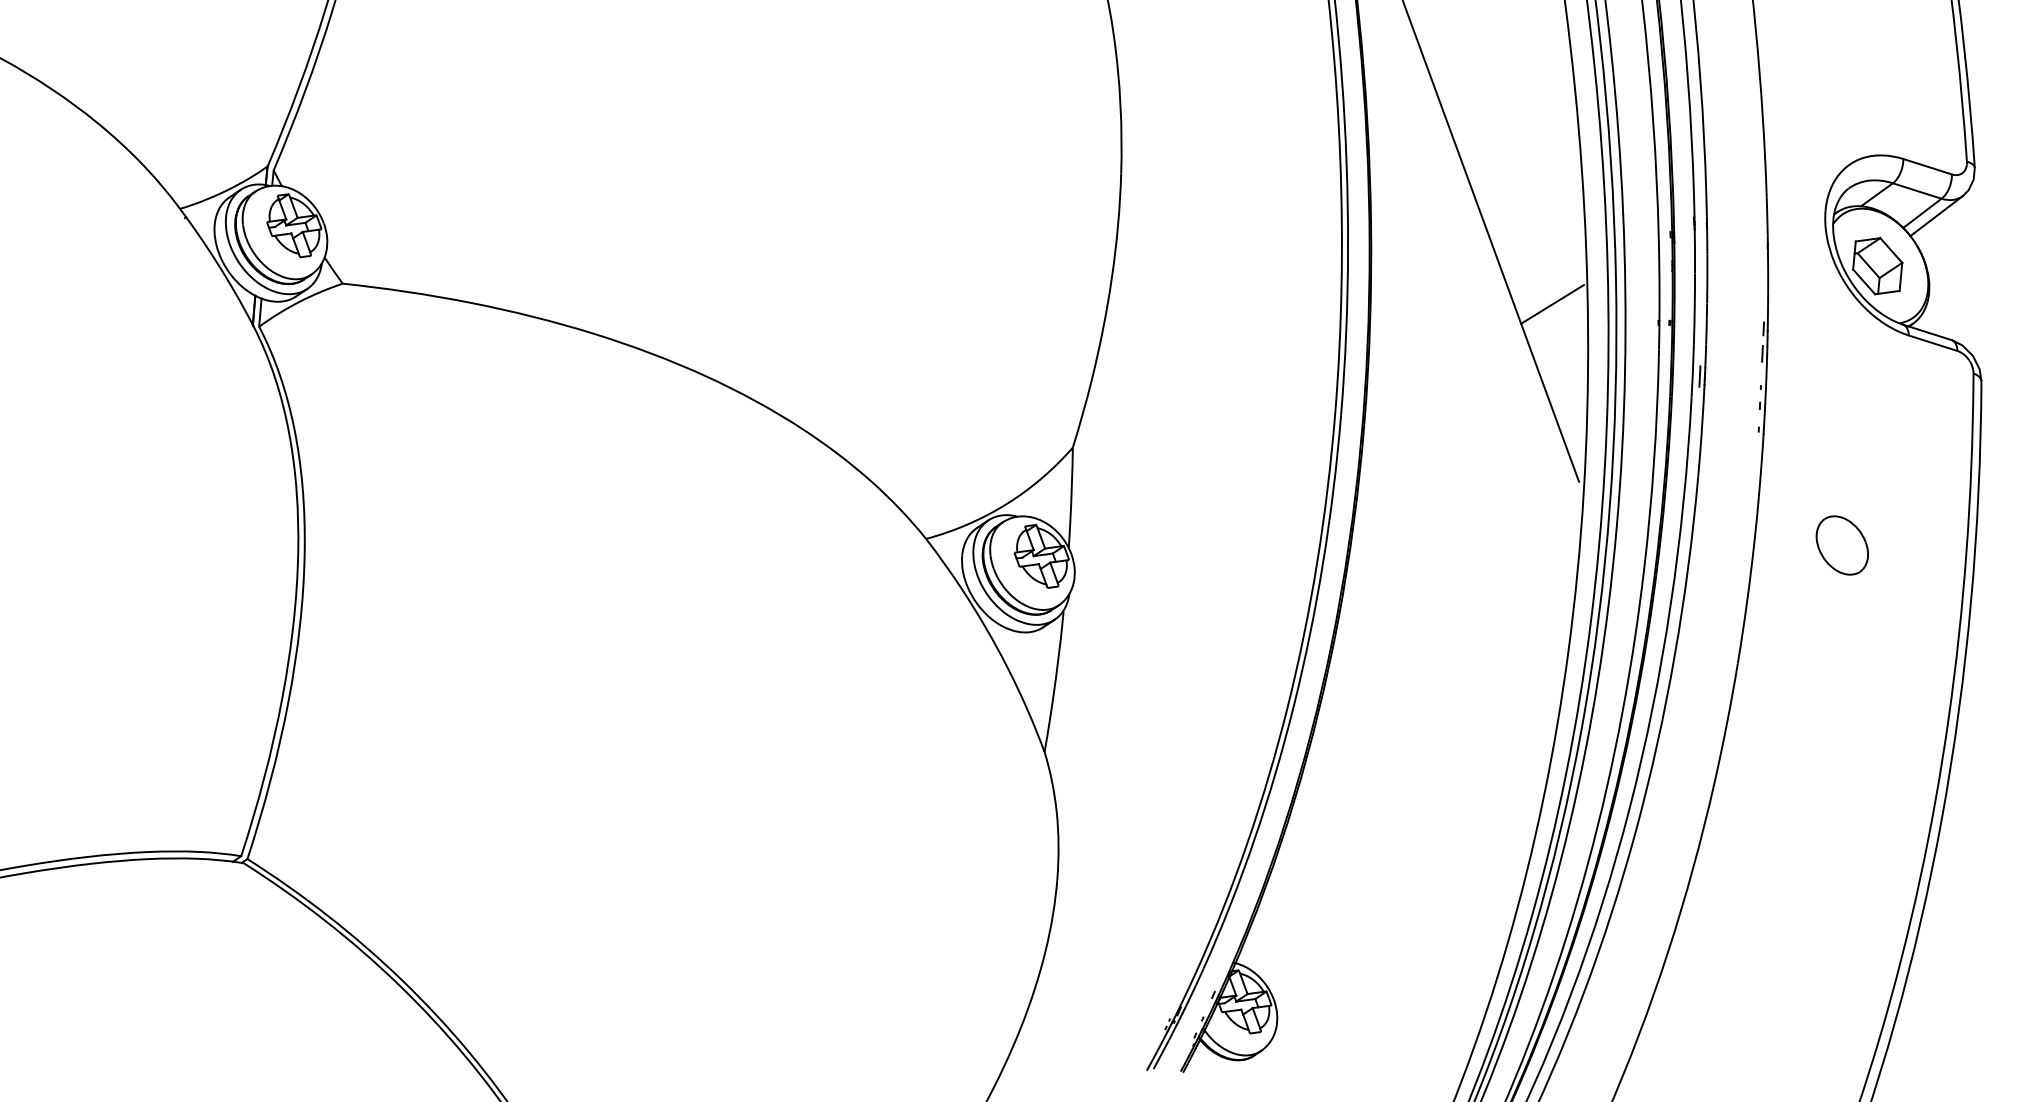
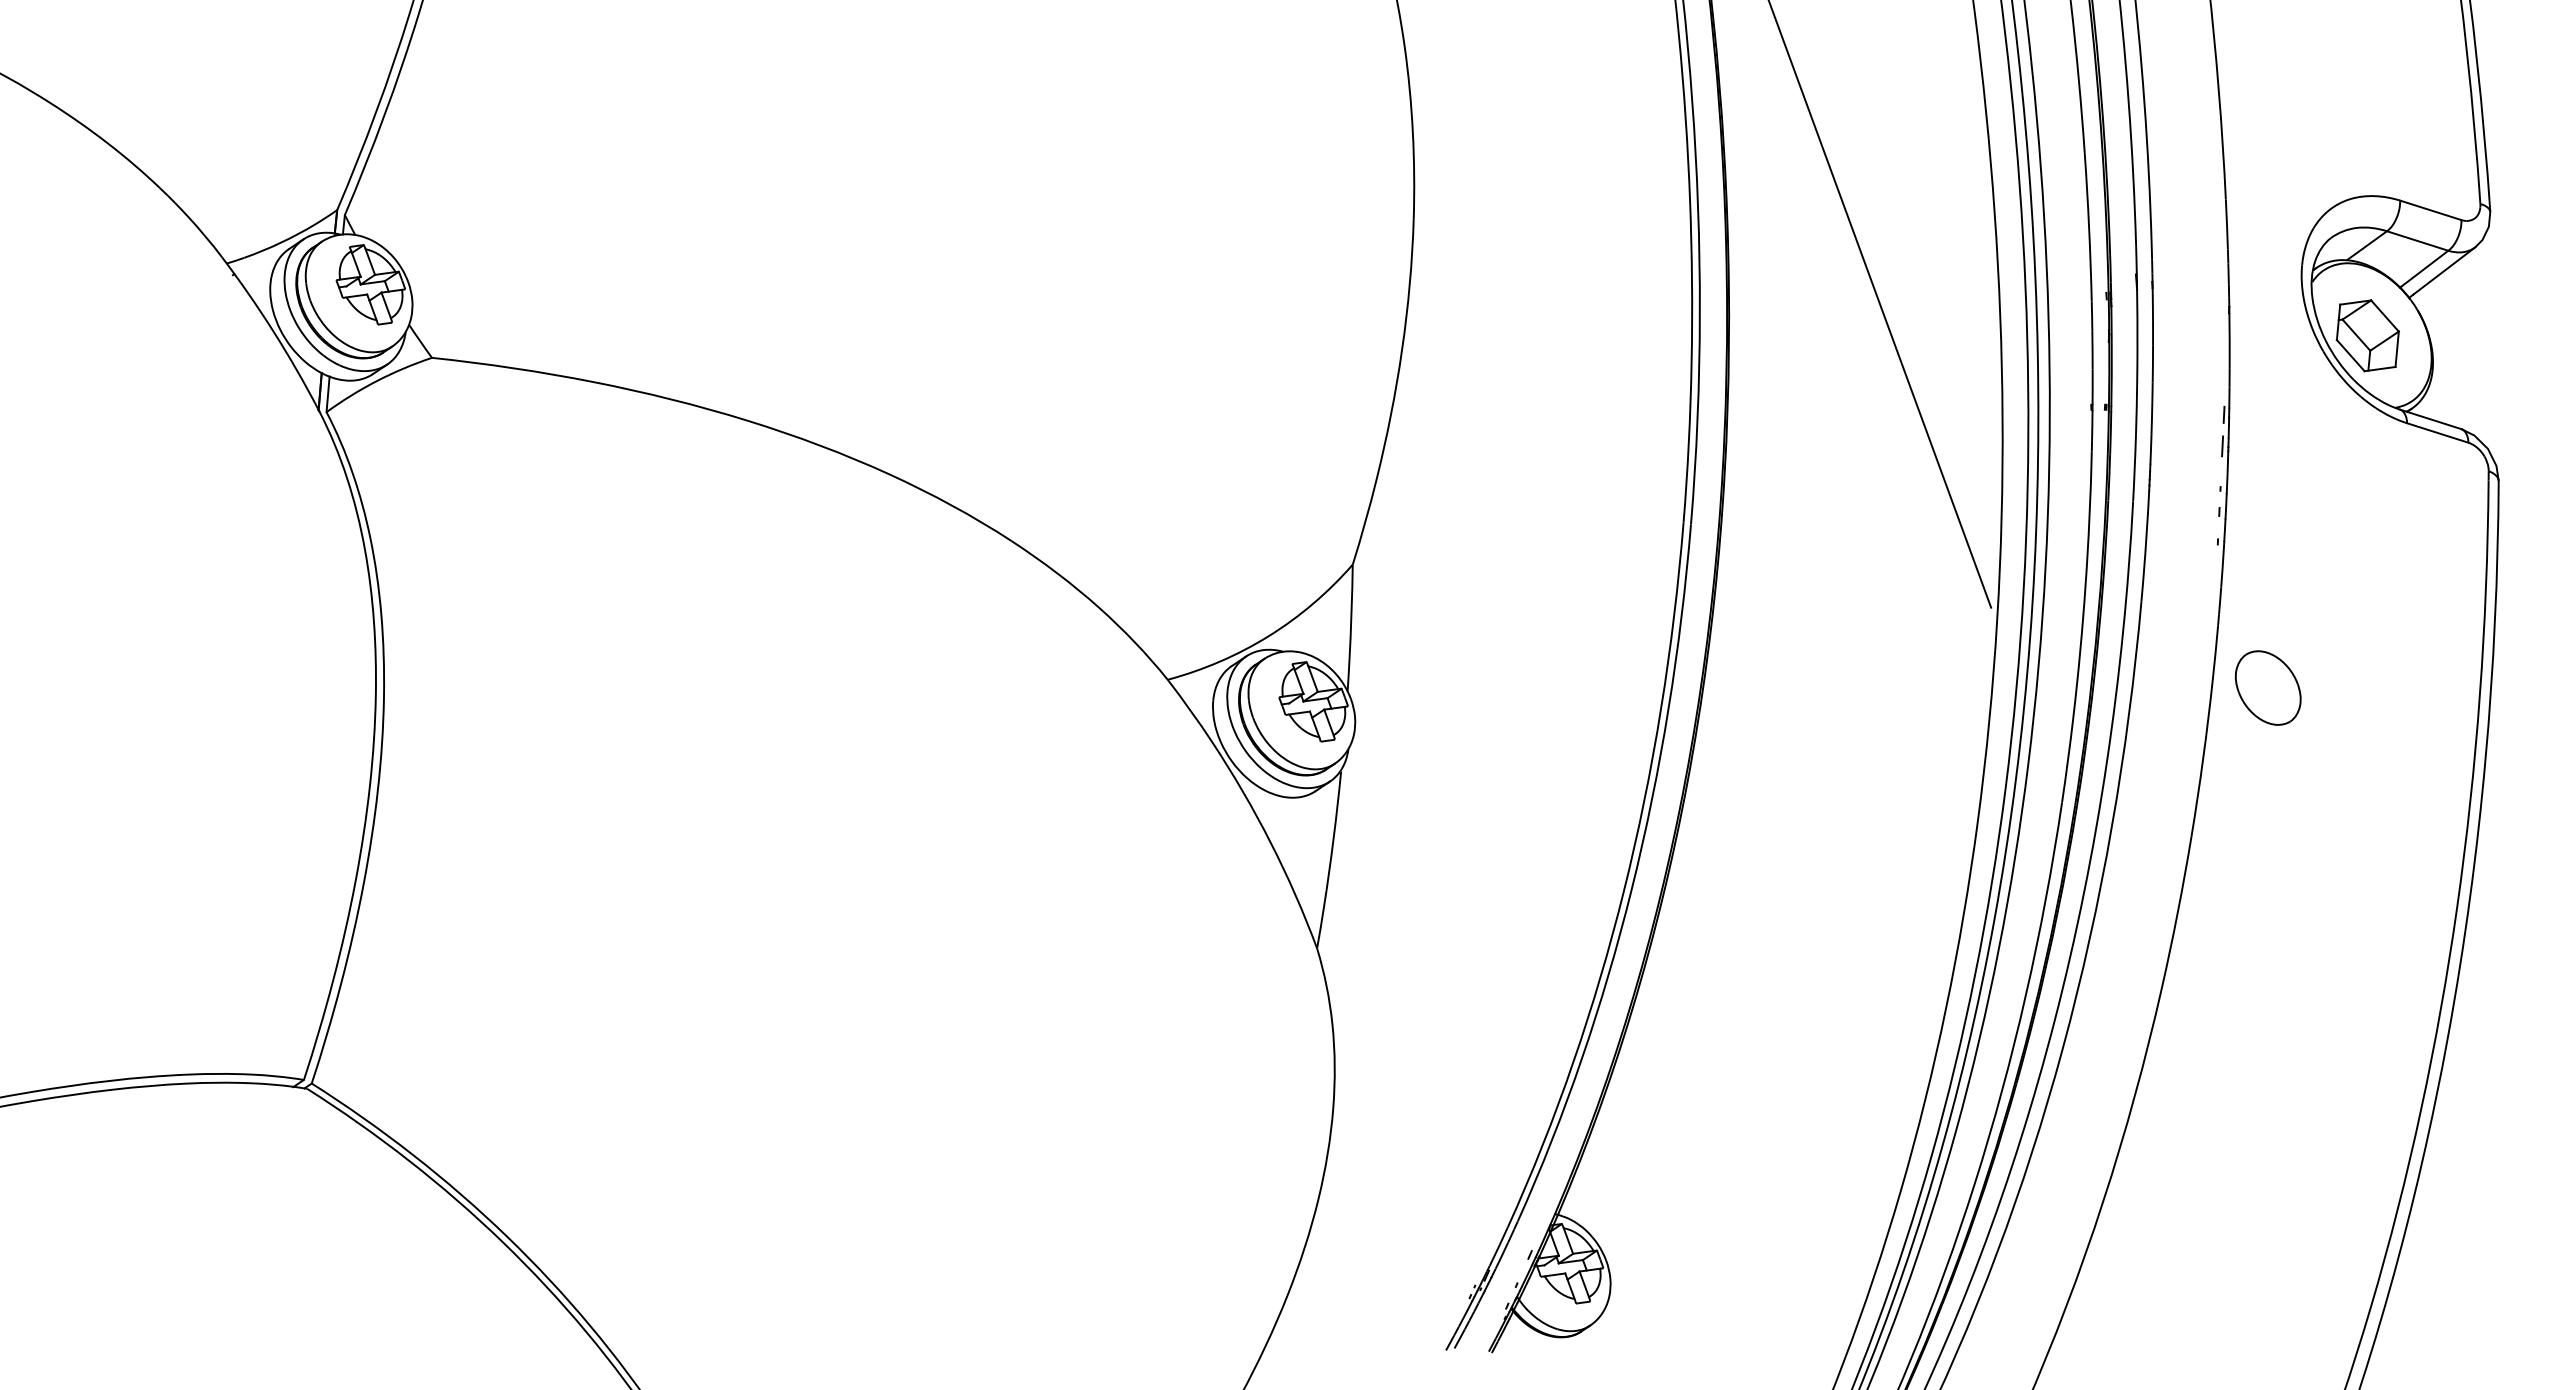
line: (1552, 304) -> (1957, 383), removed
line: (1699, 376) -> (2143, 474), removed
part: (1841, 545) -> (2267, 687), moved

